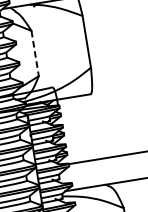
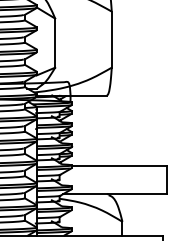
line: (35, 53) -> (55, 43), dashed -> solid

